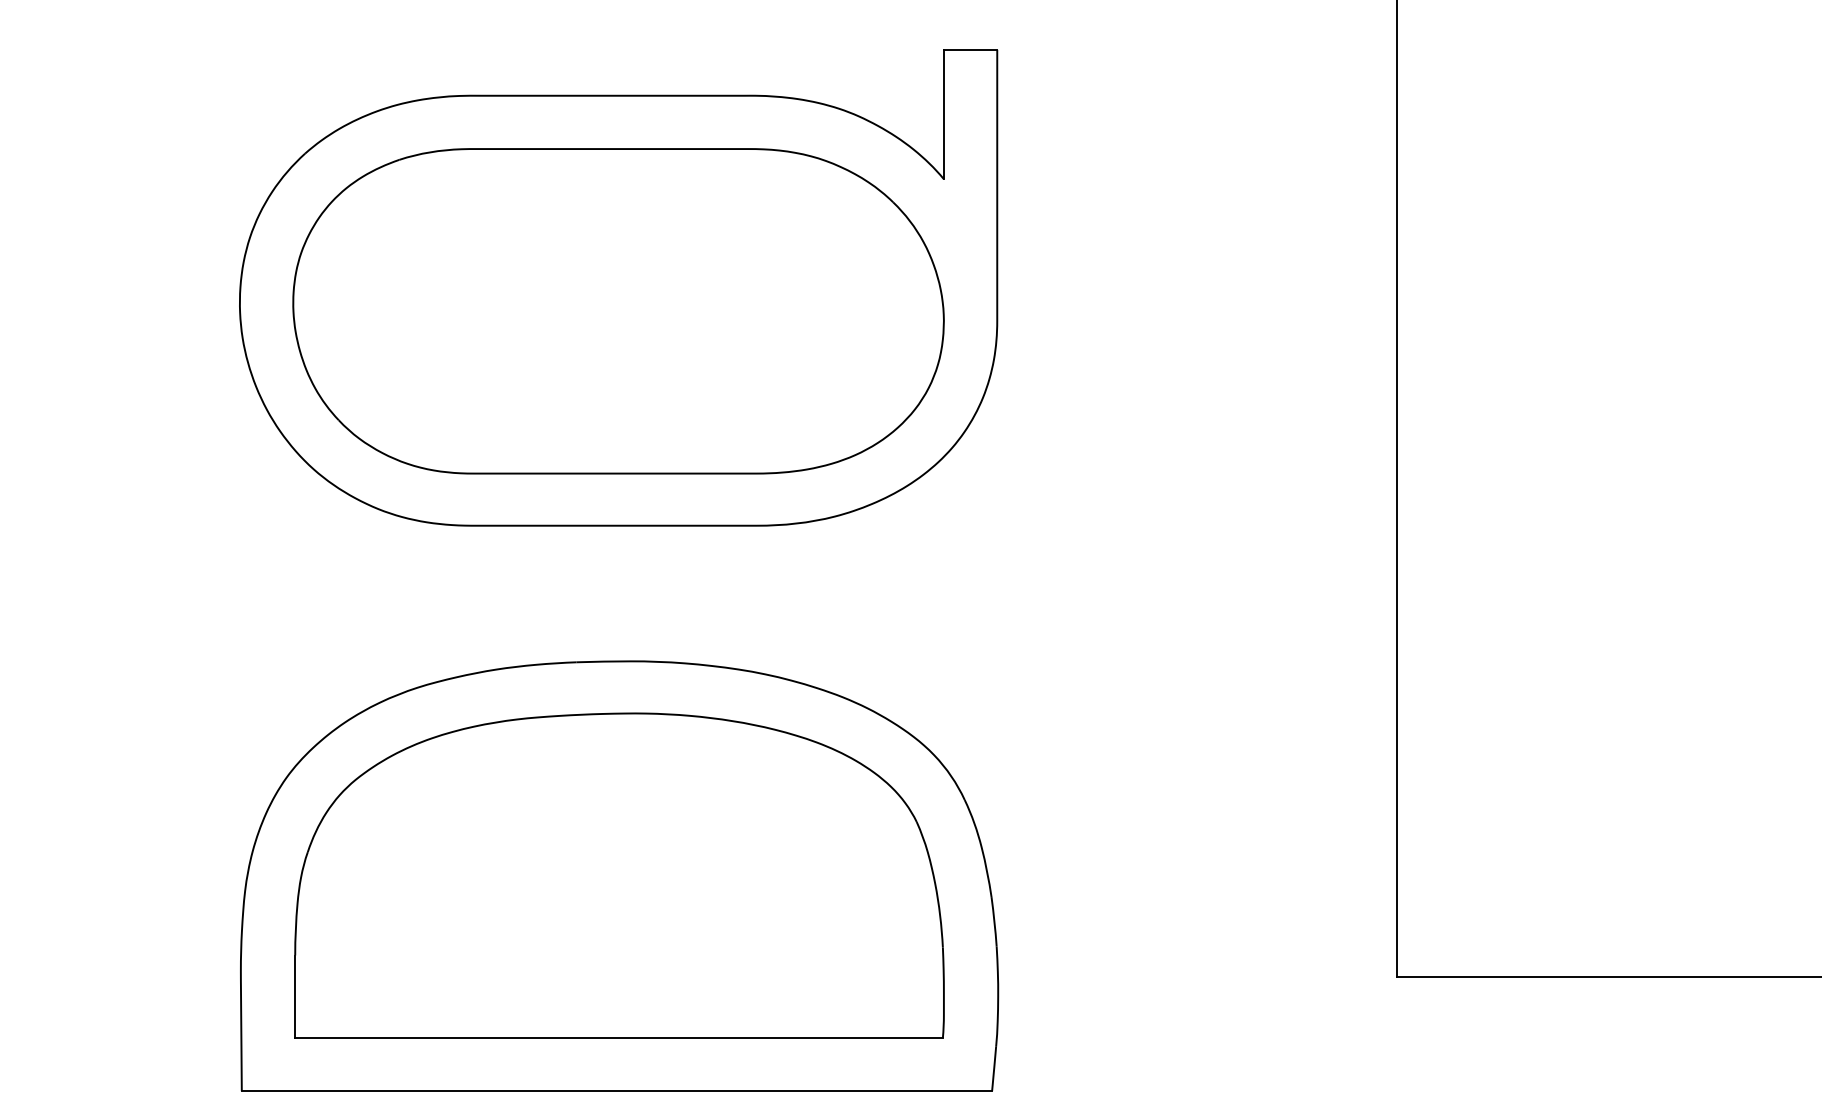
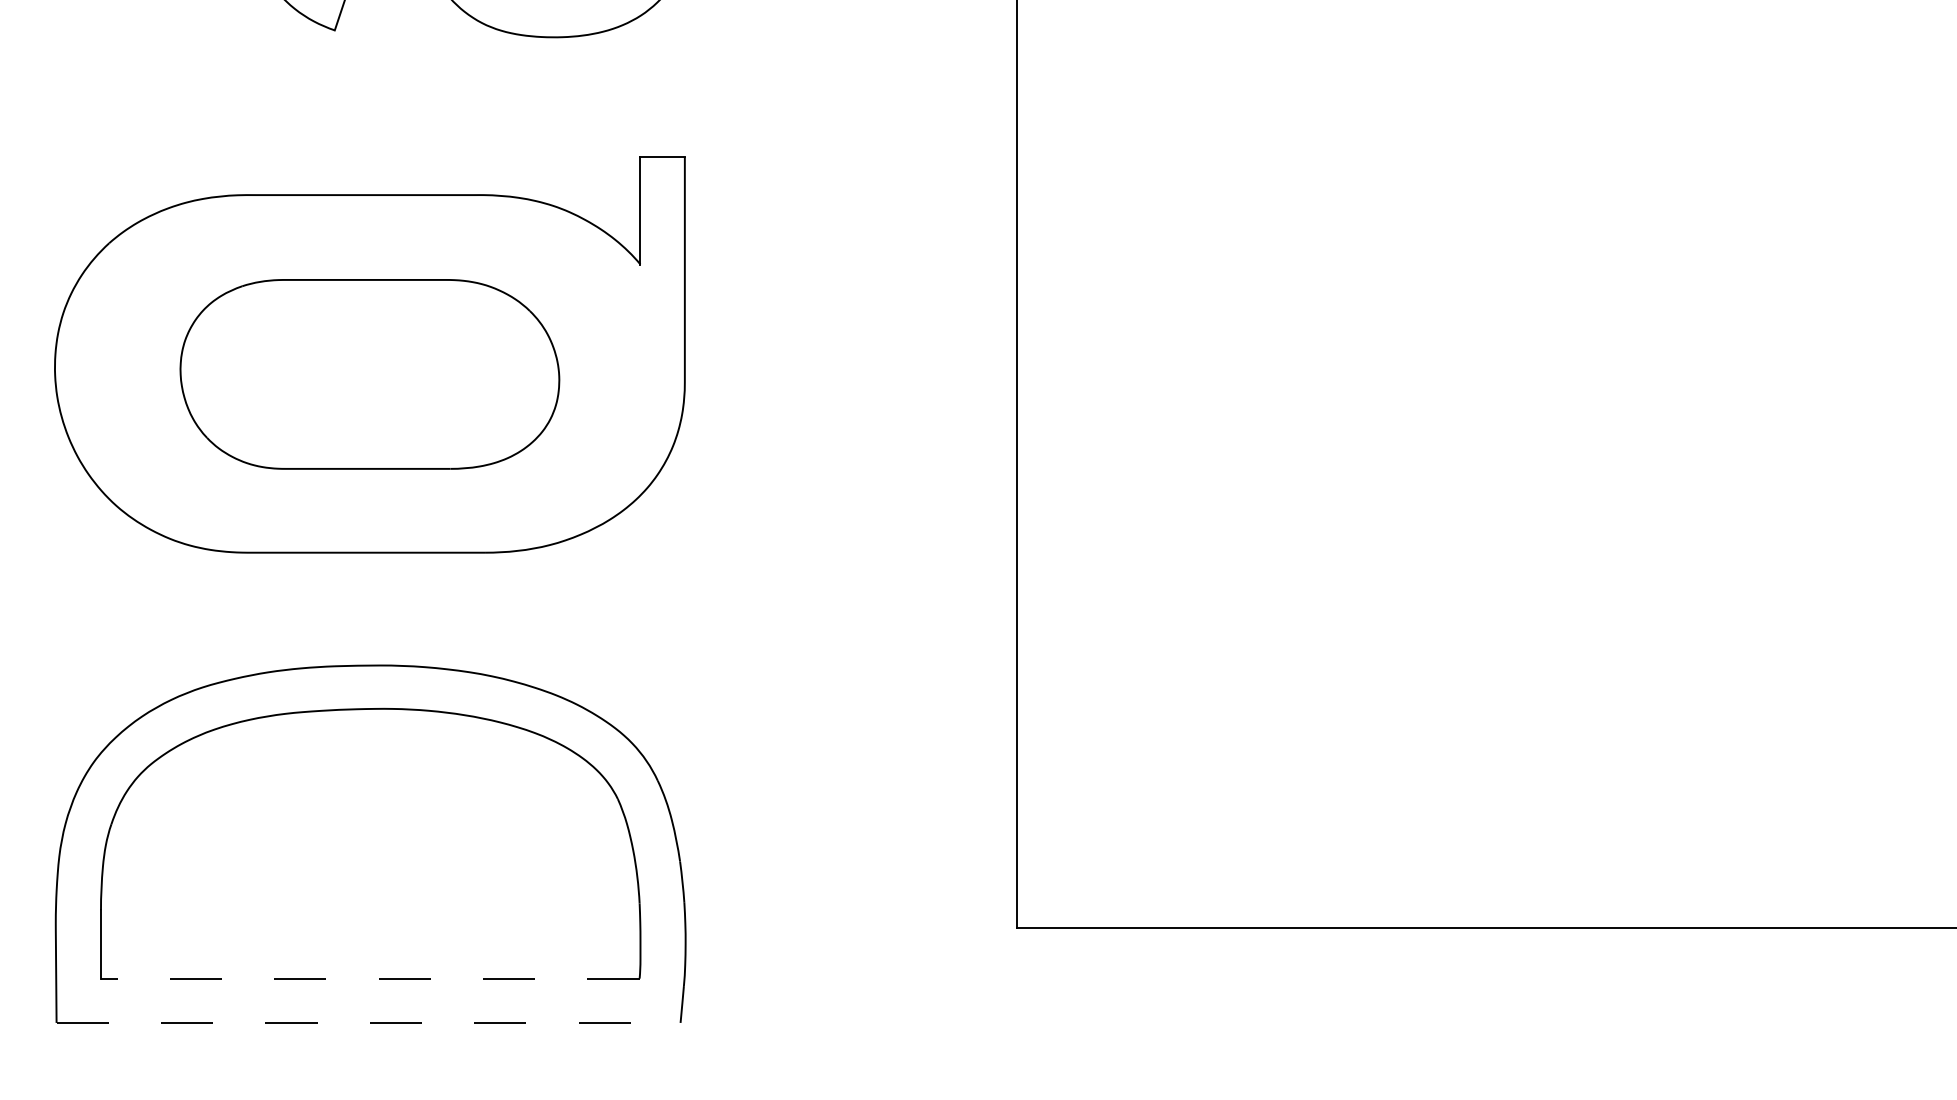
part: (618, 311) -> (369, 374), size x0.7
line: (618, 1037) -> (369, 978), solid -> dashed
line: (616, 1090) -> (368, 1022), solid -> dashed

